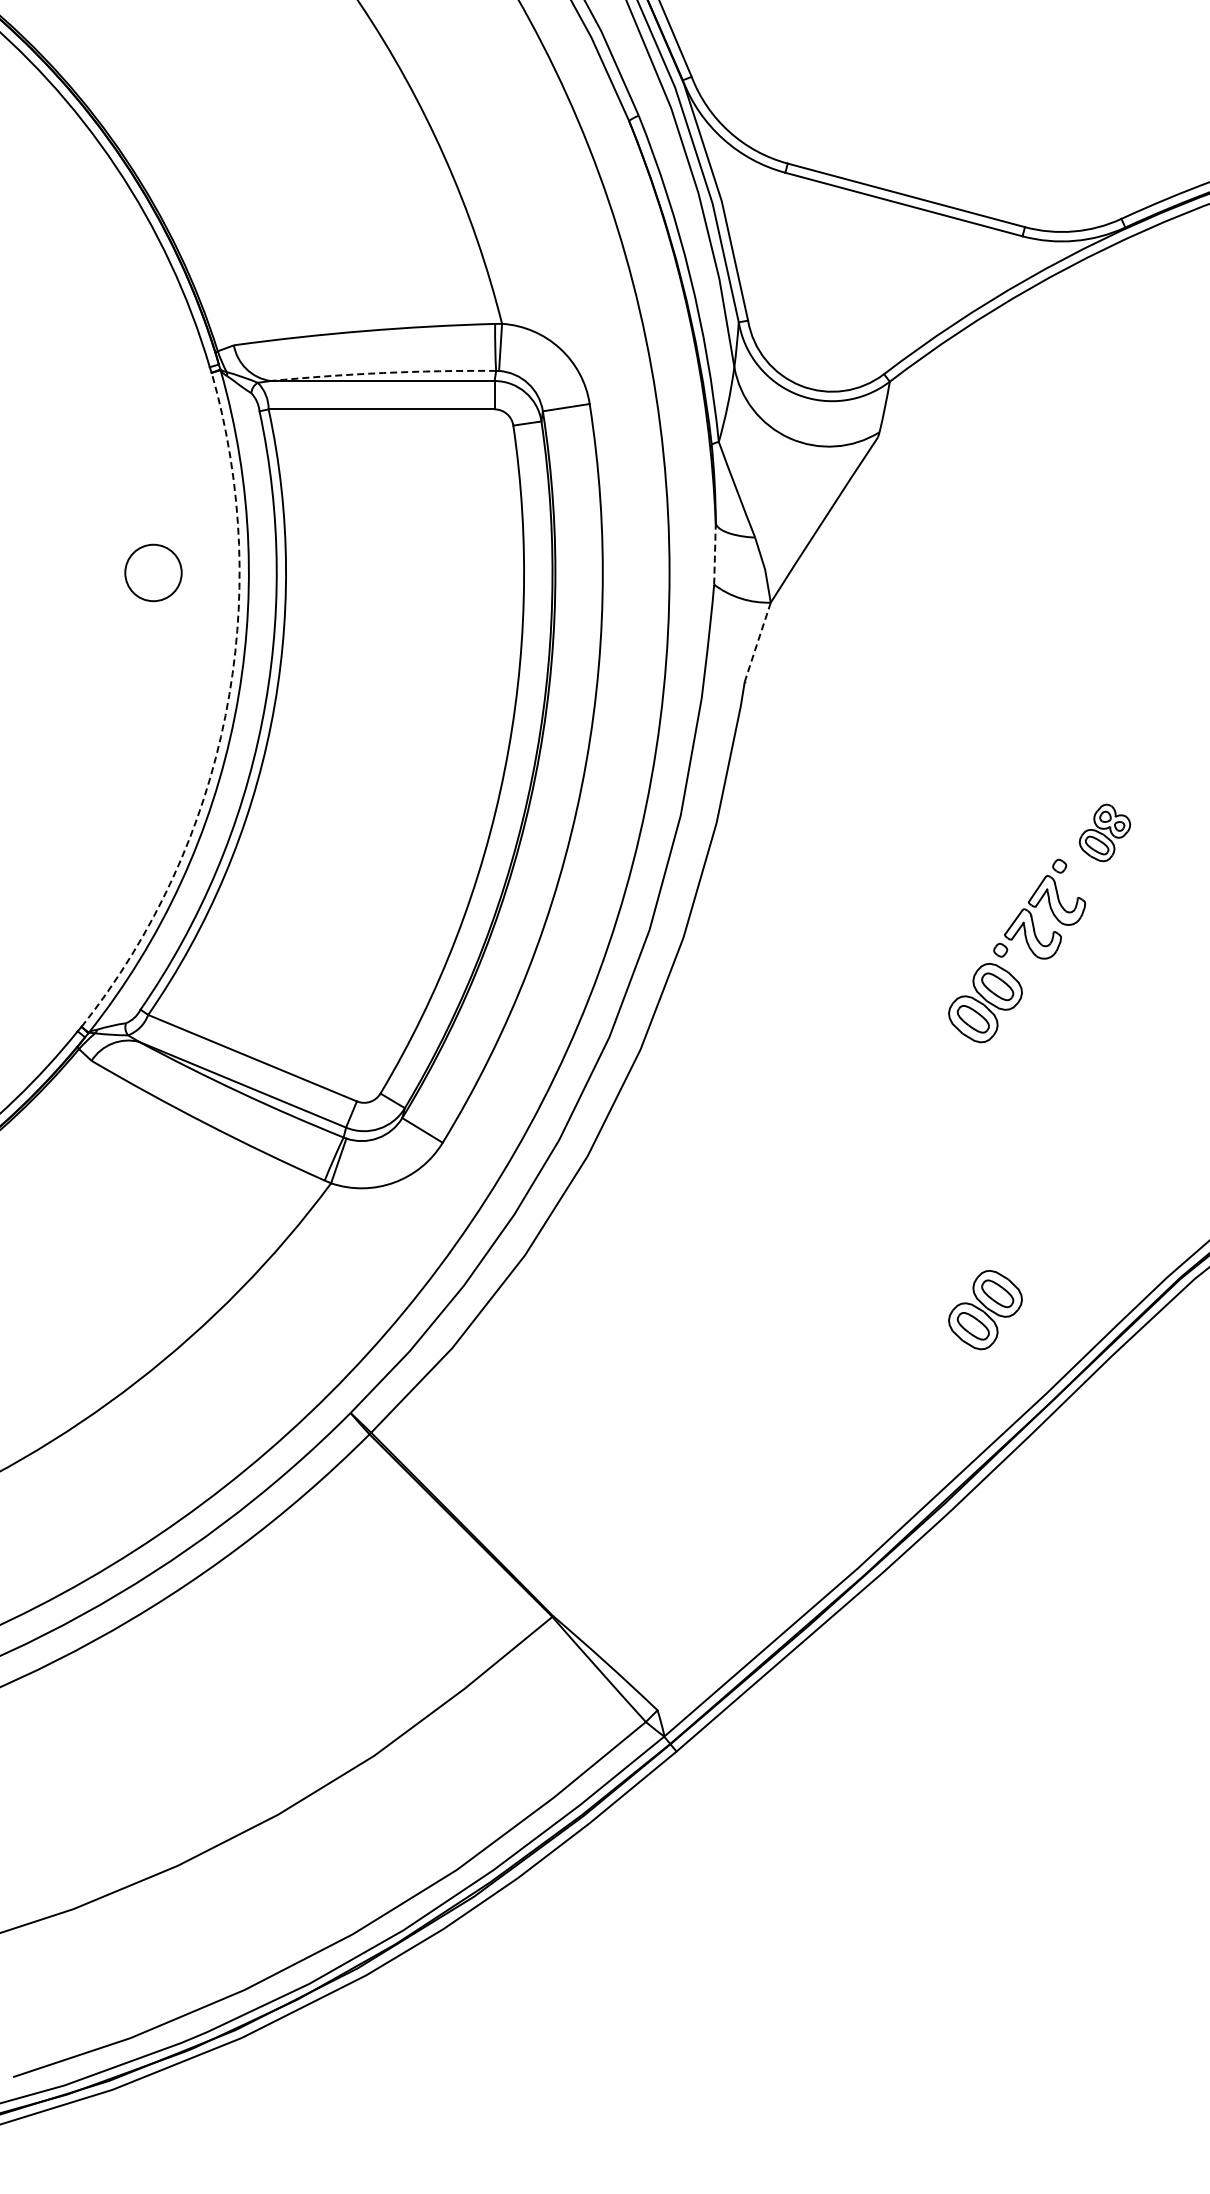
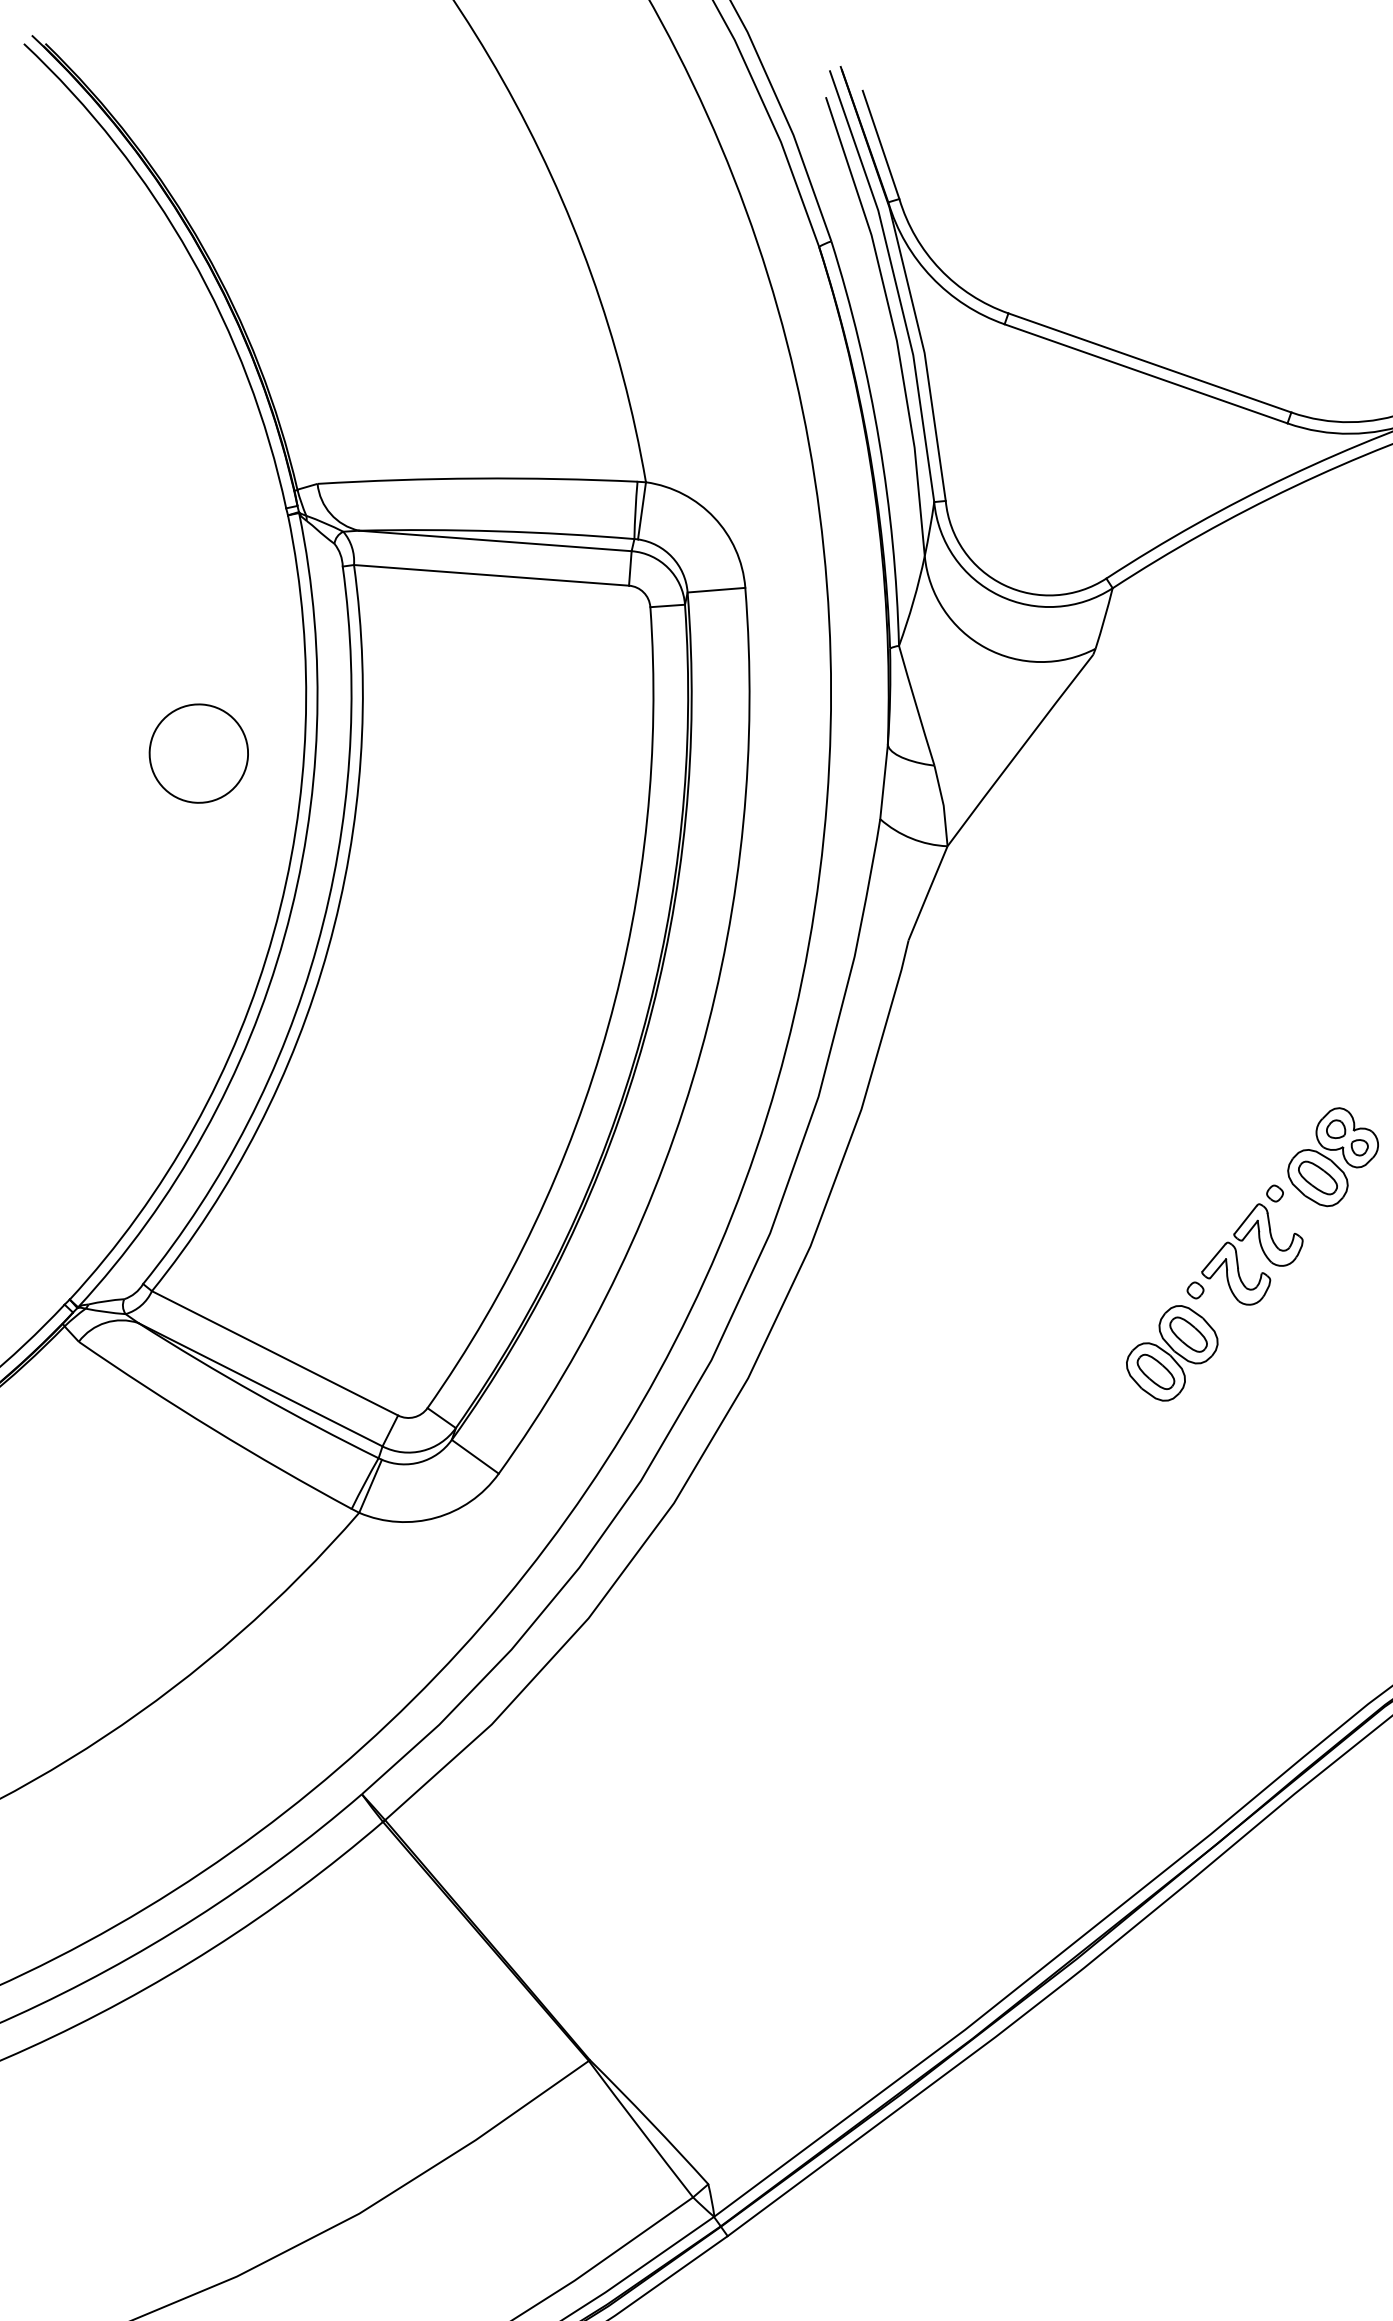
arc: (383, 373) -> (497, 531), dashed -> solid
line: (714, 553) -> (883, 781), dashed -> solid
circle: (153, 572) -> (198, 753), size x1.43
line: (757, 642) -> (927, 893), dashed -> solid
arc: (225, 715) -> (273, 933), dashed -> solid
part: (1104, 832) -> (1332, 1156), size x1.43
part: (985, 1310) -> (1144, 1727), removed

